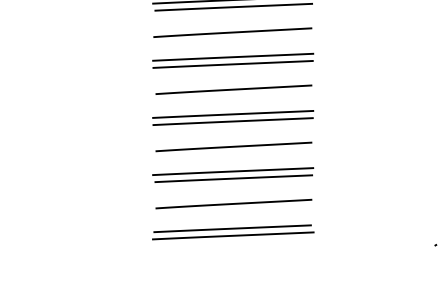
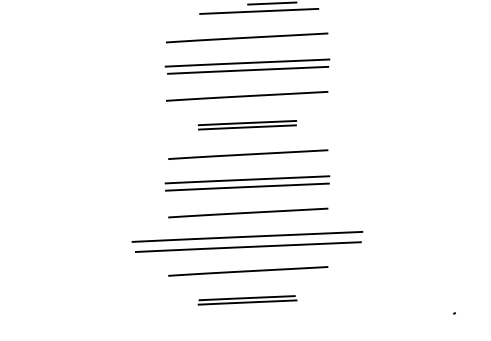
part: (233, 61) -> (247, 125), size x0.6
part: (233, 174) -> (247, 241), size x1.4
part: (233, 232) -> (247, 300), size x0.6

